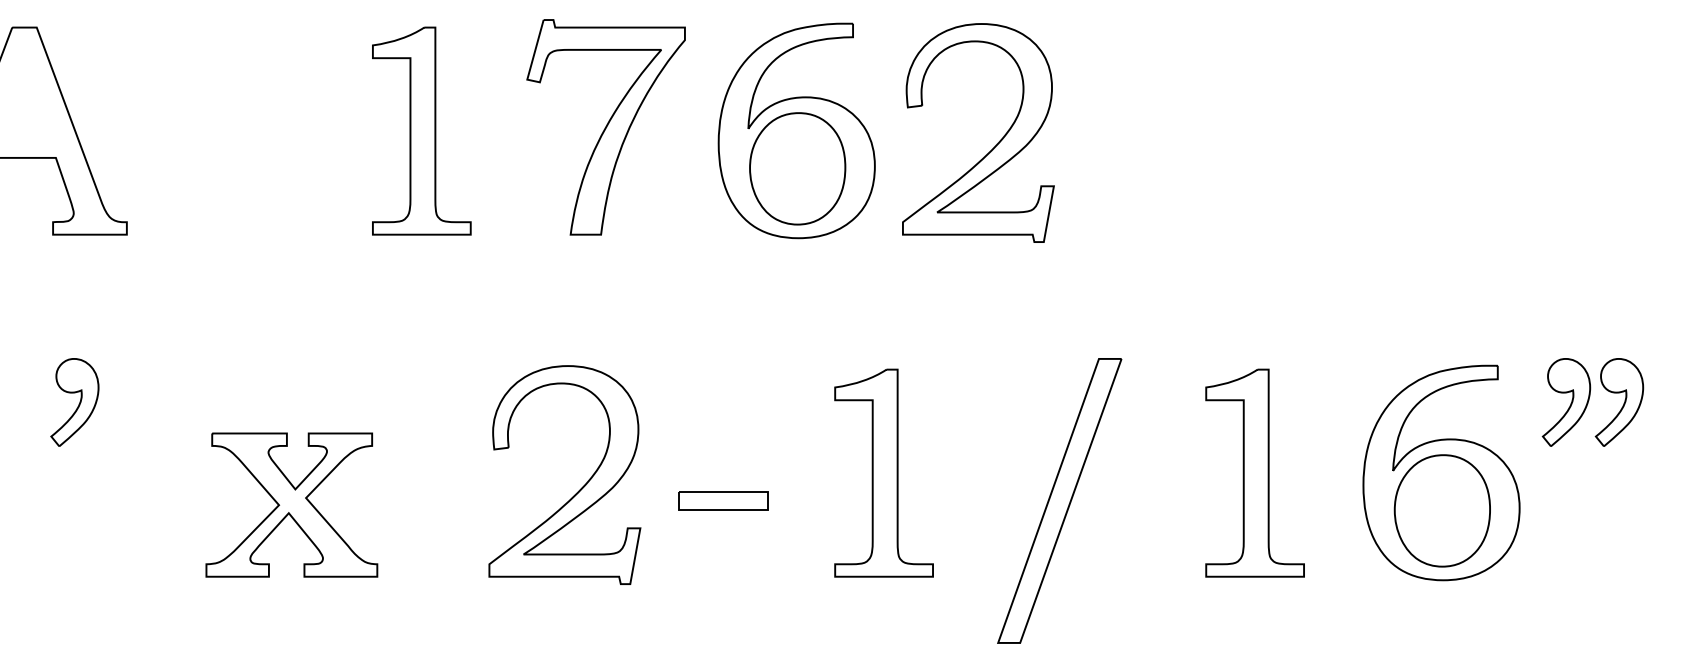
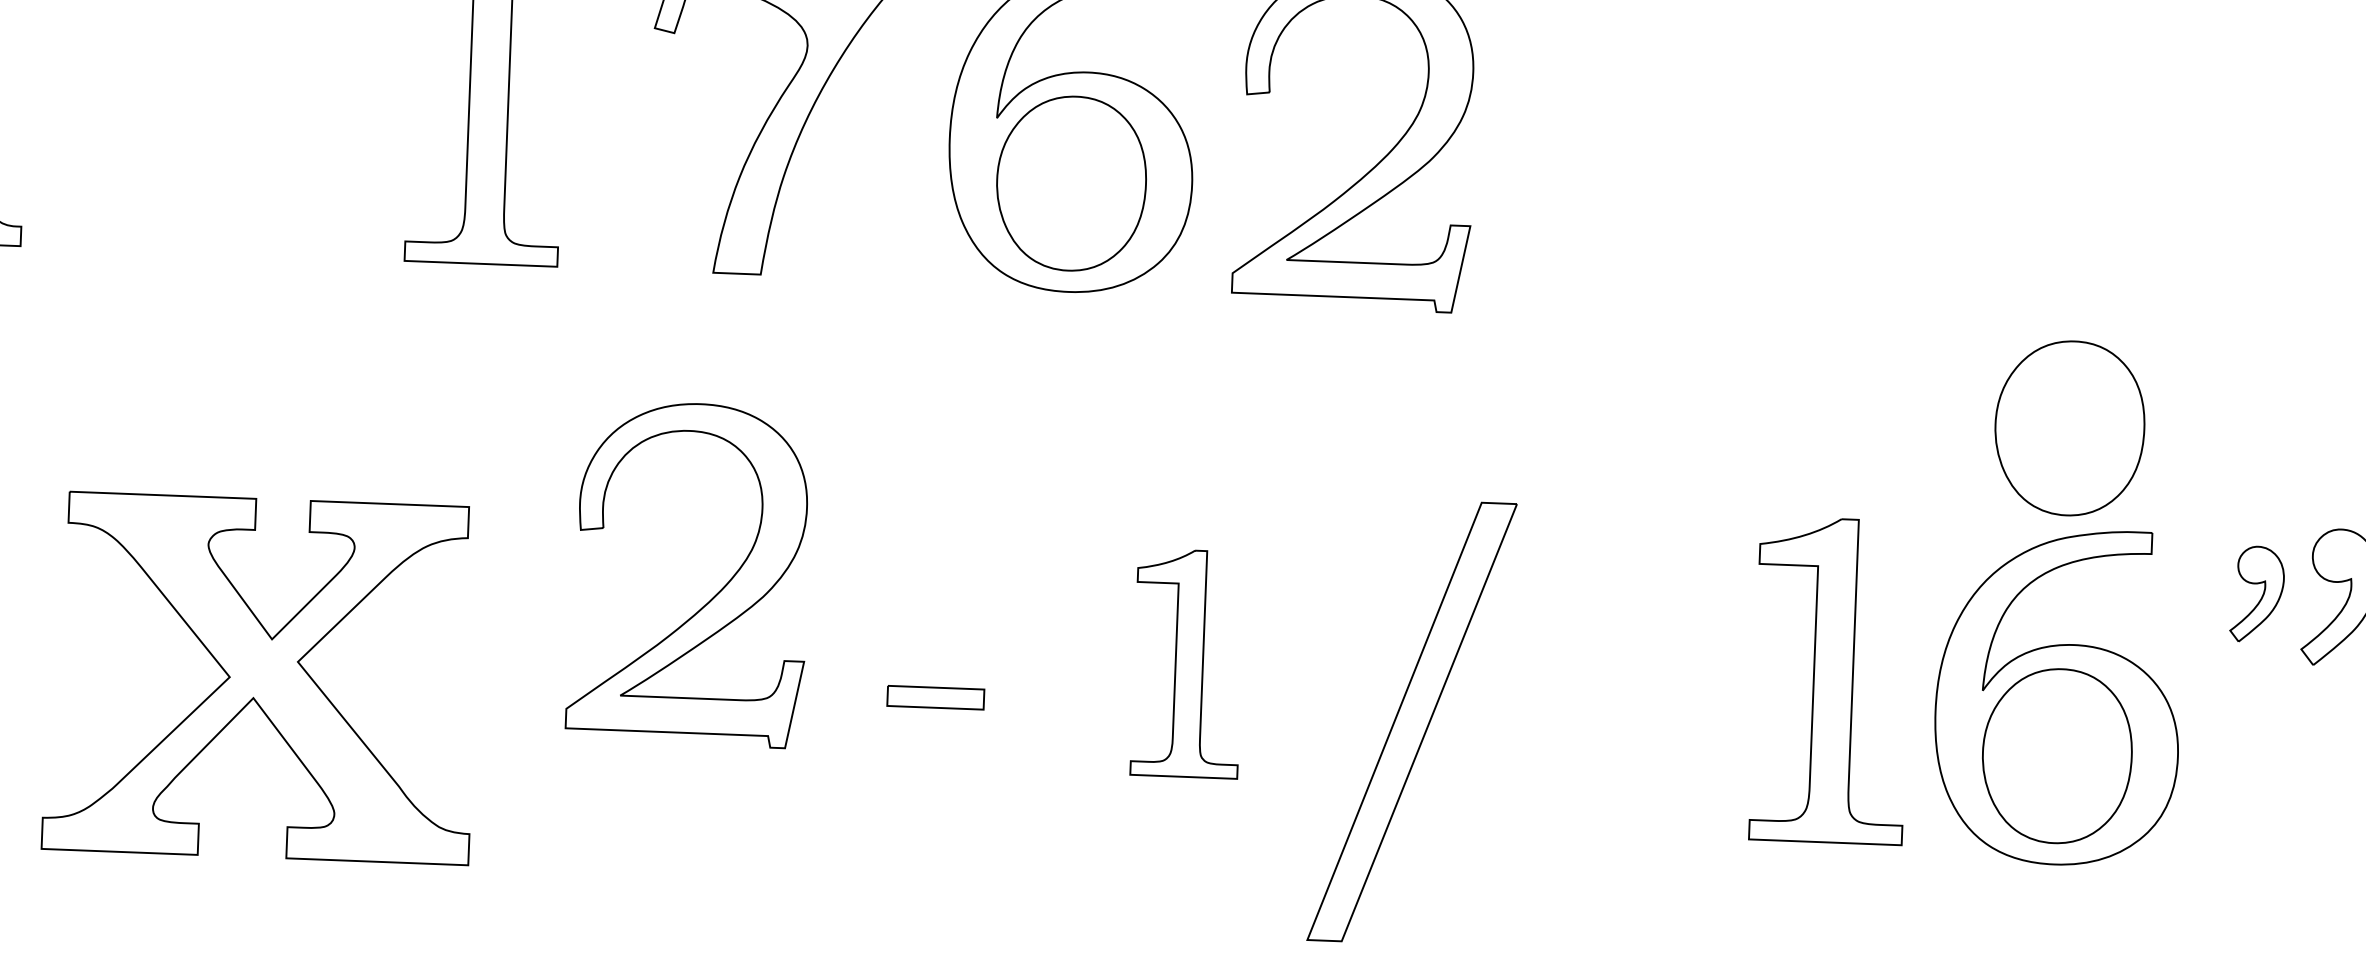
part: (1441, 300) -> (2068, 427), added
part: (1566, 402) -> (2257, 594), size x0.7
part: (883, 472) -> (1187, 662), size x0.7
part: (1254, 472) -> (1830, 679), moved
part: (579, 489) -> (711, 597), moved
part: (723, 500) -> (935, 696), size x0.7
part: (1059, 500) -> (1411, 721), moved
part: (291, 504) -> (261, 677), size x1.6

